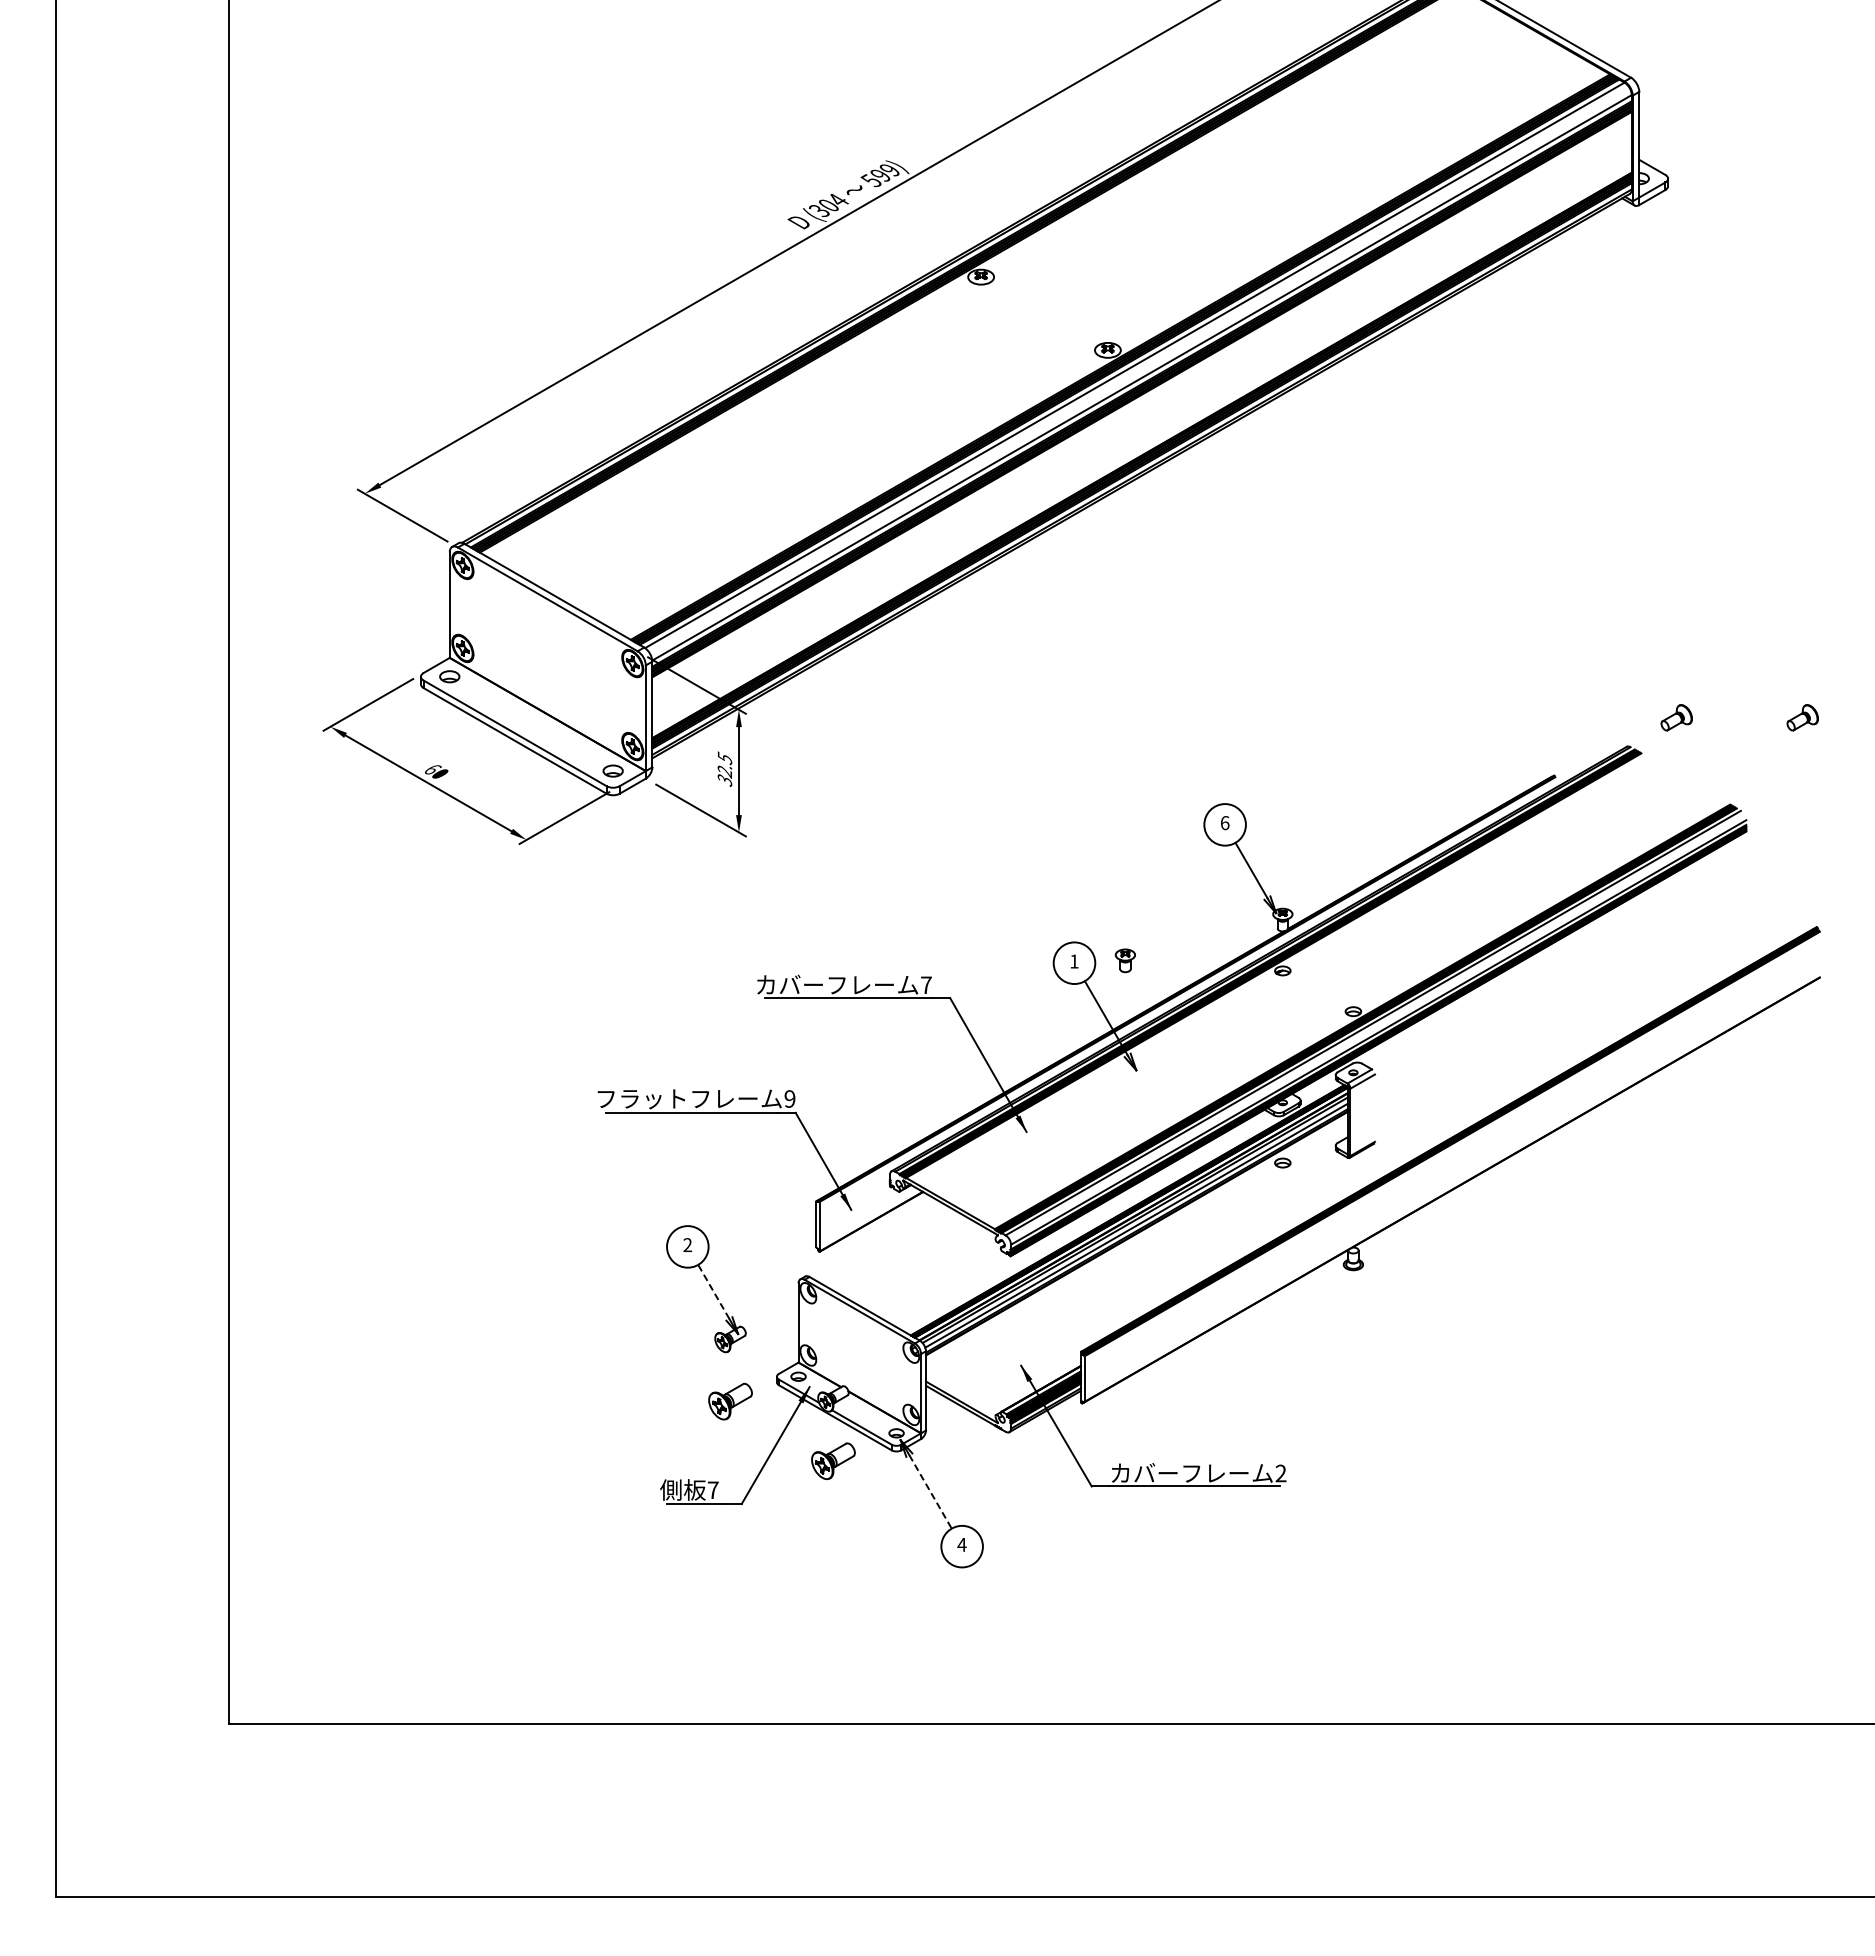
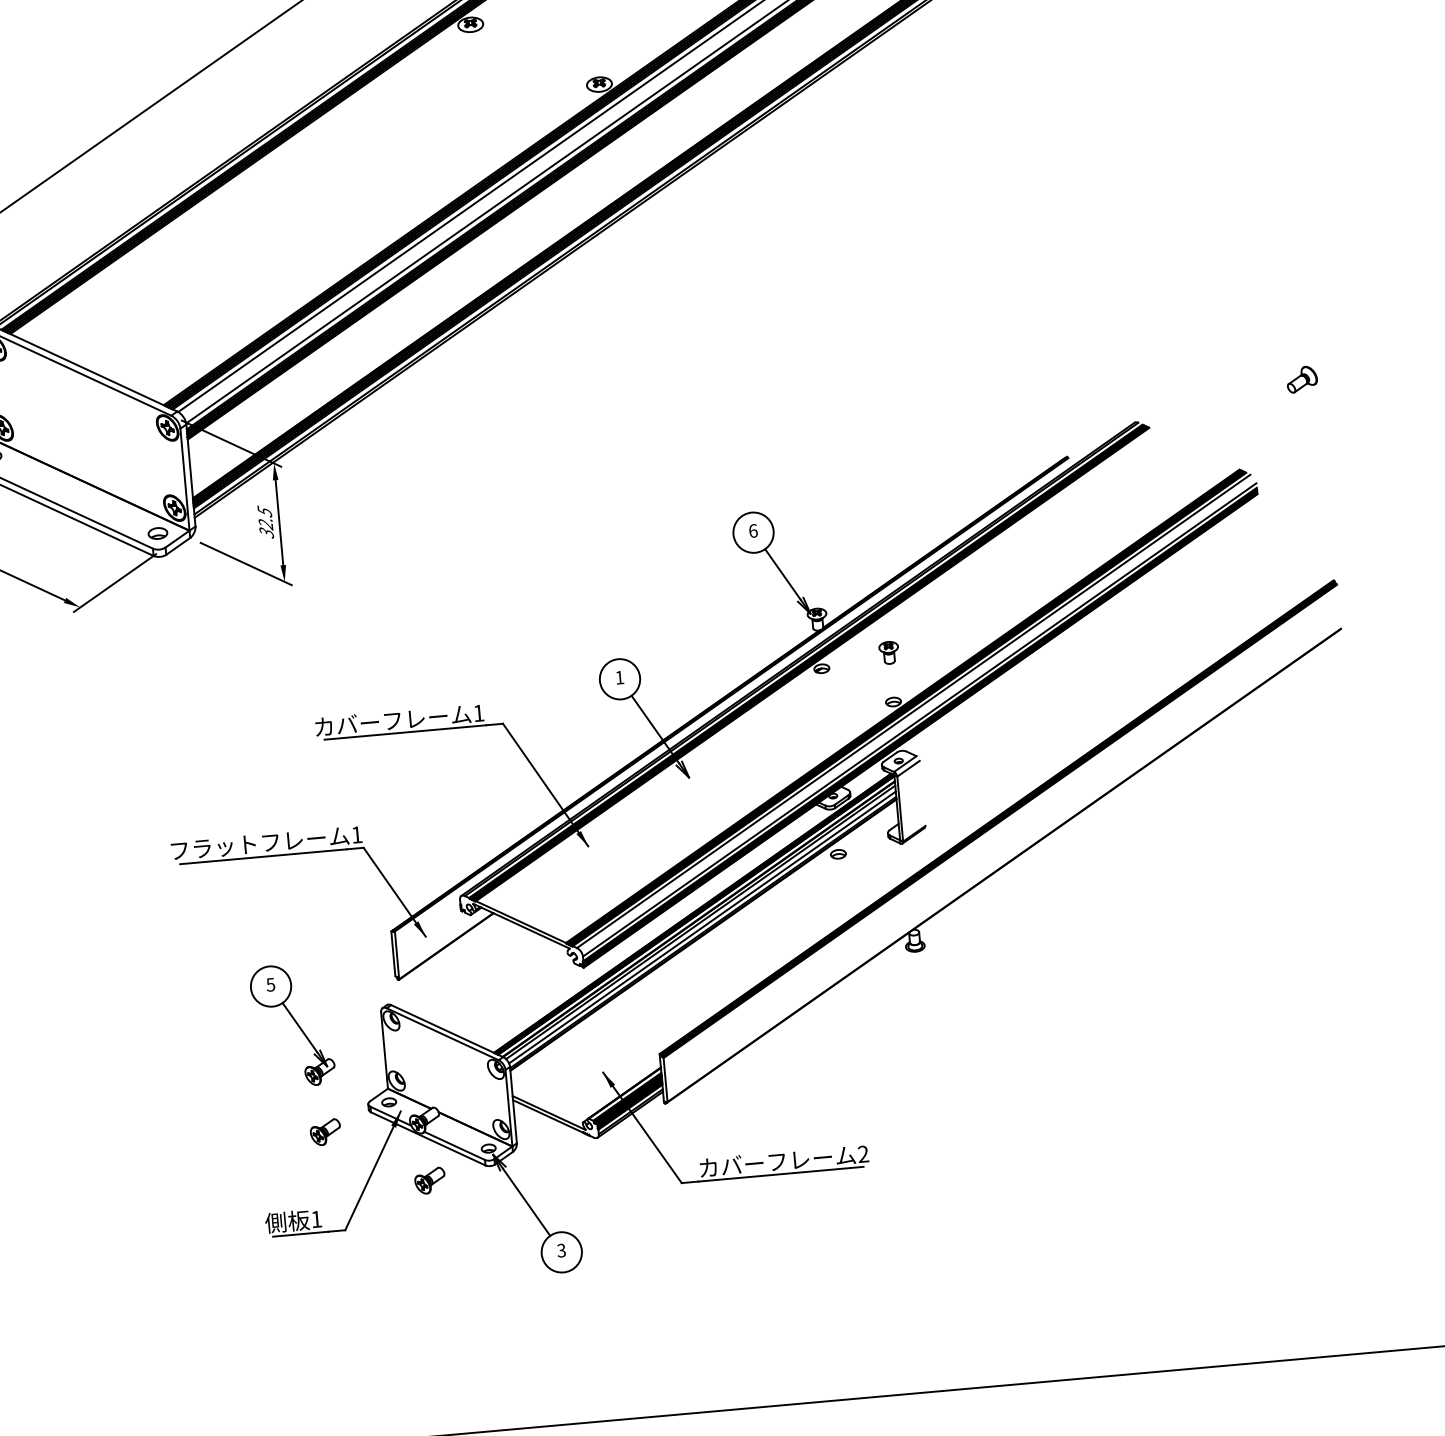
part: (1676, 717) -> (1180, 390), removed
part: (1124, 960) -> (888, 652), moved
text: (926, 984) -> (478, 712), 7 -> 1
text: (789, 1098) -> (356, 834), 9 -> 1
text: (687, 1245) -> (270, 985), 2 -> 5
line: (713, 1291) -> (299, 1027), dashed -> solid
part: (730, 1401) -> (325, 1132), size x0.71
part: (833, 1460) -> (430, 1180), size x0.71
text: (713, 1489) -> (316, 1218), 7 -> 1
line: (930, 1492) -> (526, 1202), dashed -> solid
text: (961, 1544) -> (560, 1250), 4 -> 3

